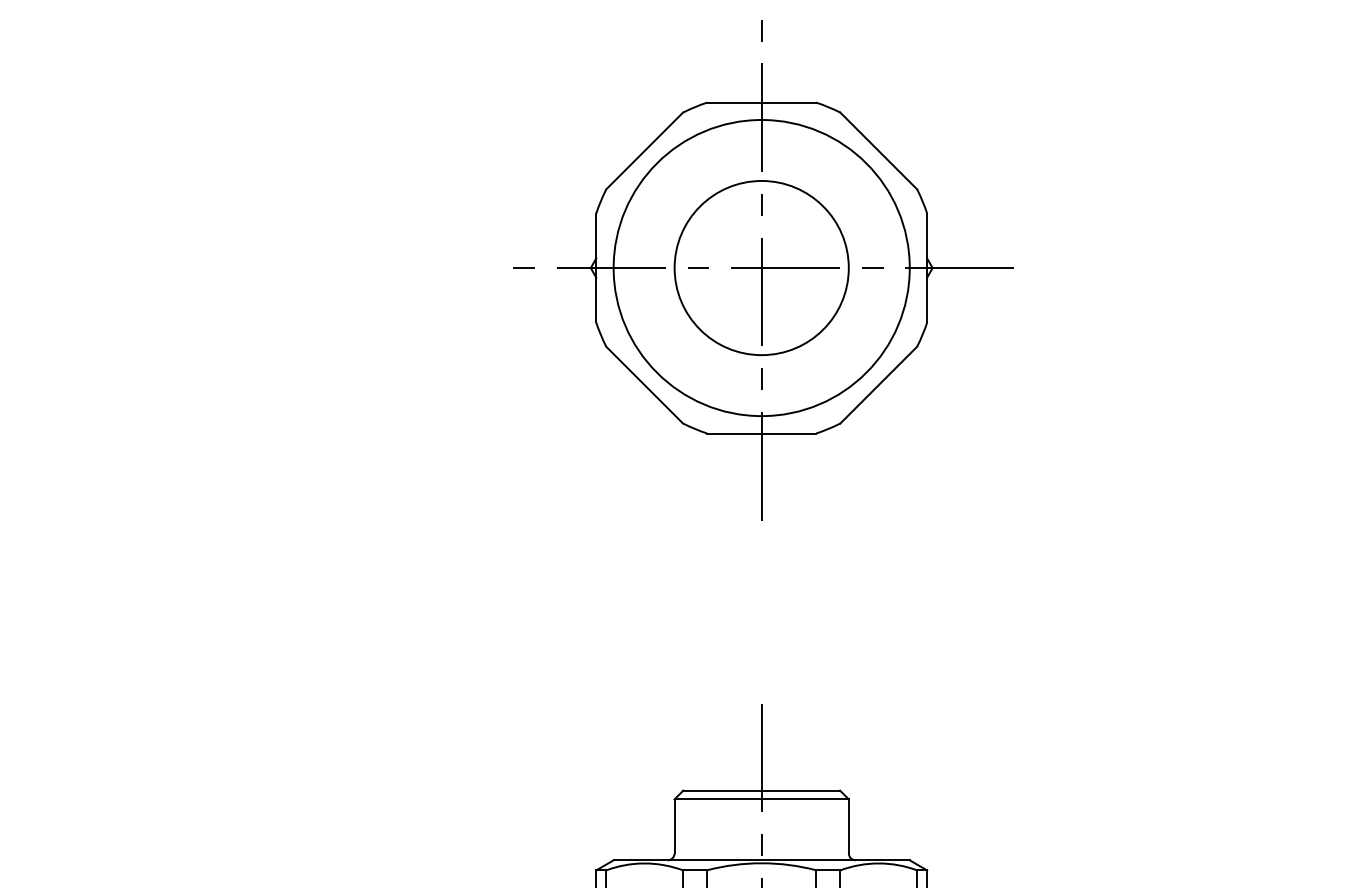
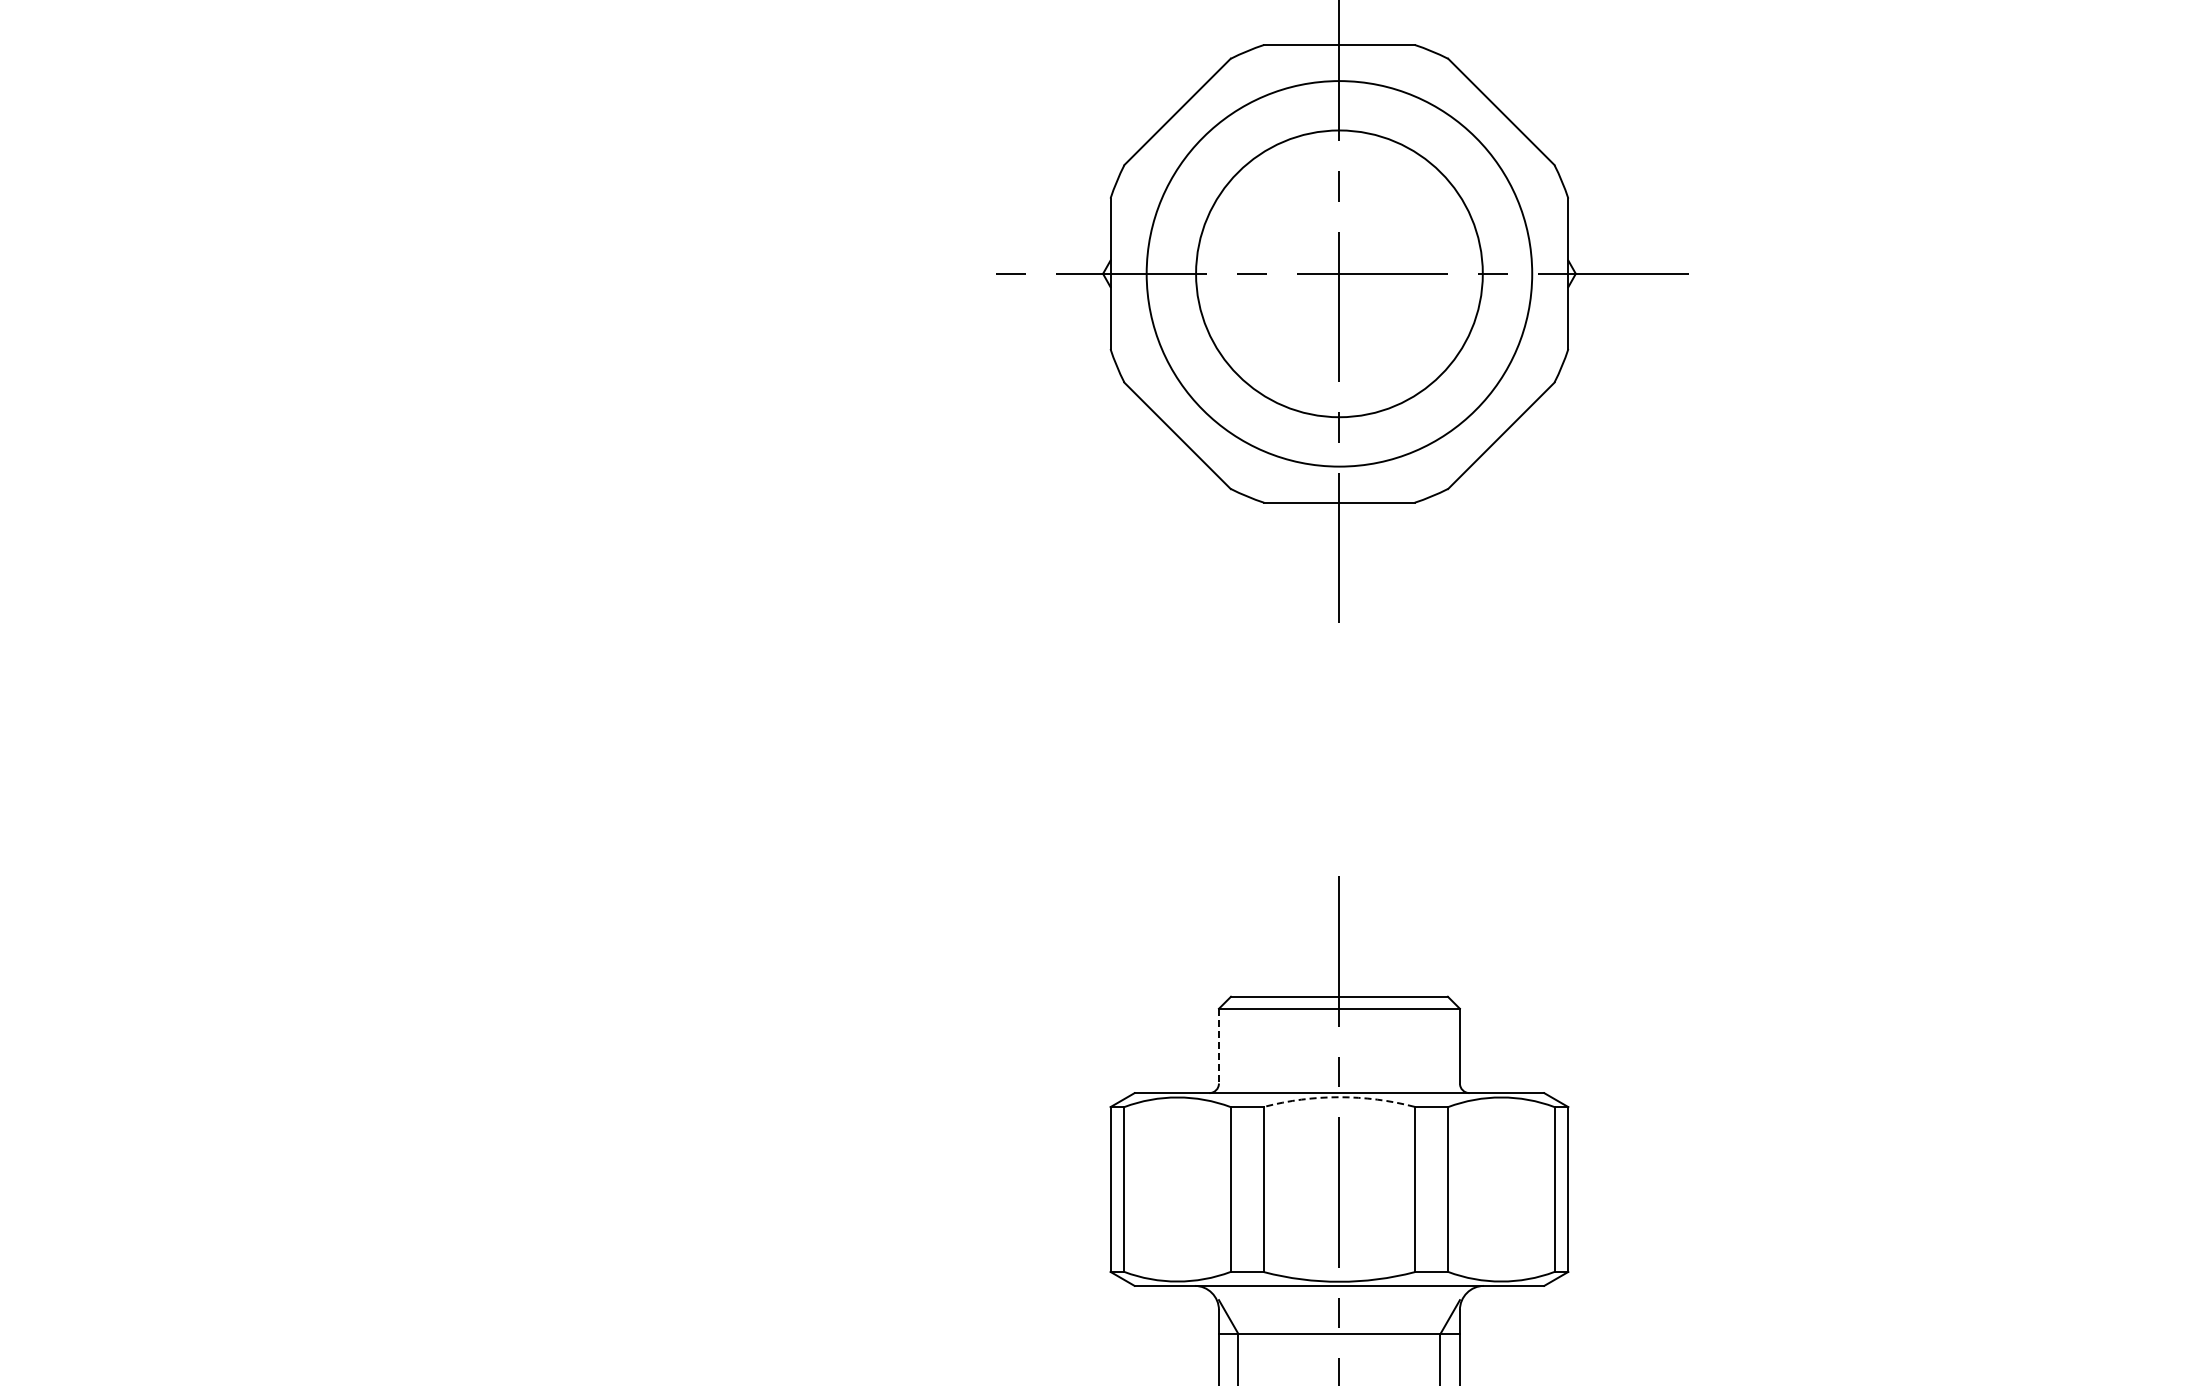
circle: (761, 267) -> (1338, 273), size x1.6
circle: (761, 267) -> (1339, 273), size x0.7
line: (674, 826) -> (1218, 1046), solid -> dashed
arc: (761, 863) -> (1339, 1097), solid -> dashed

